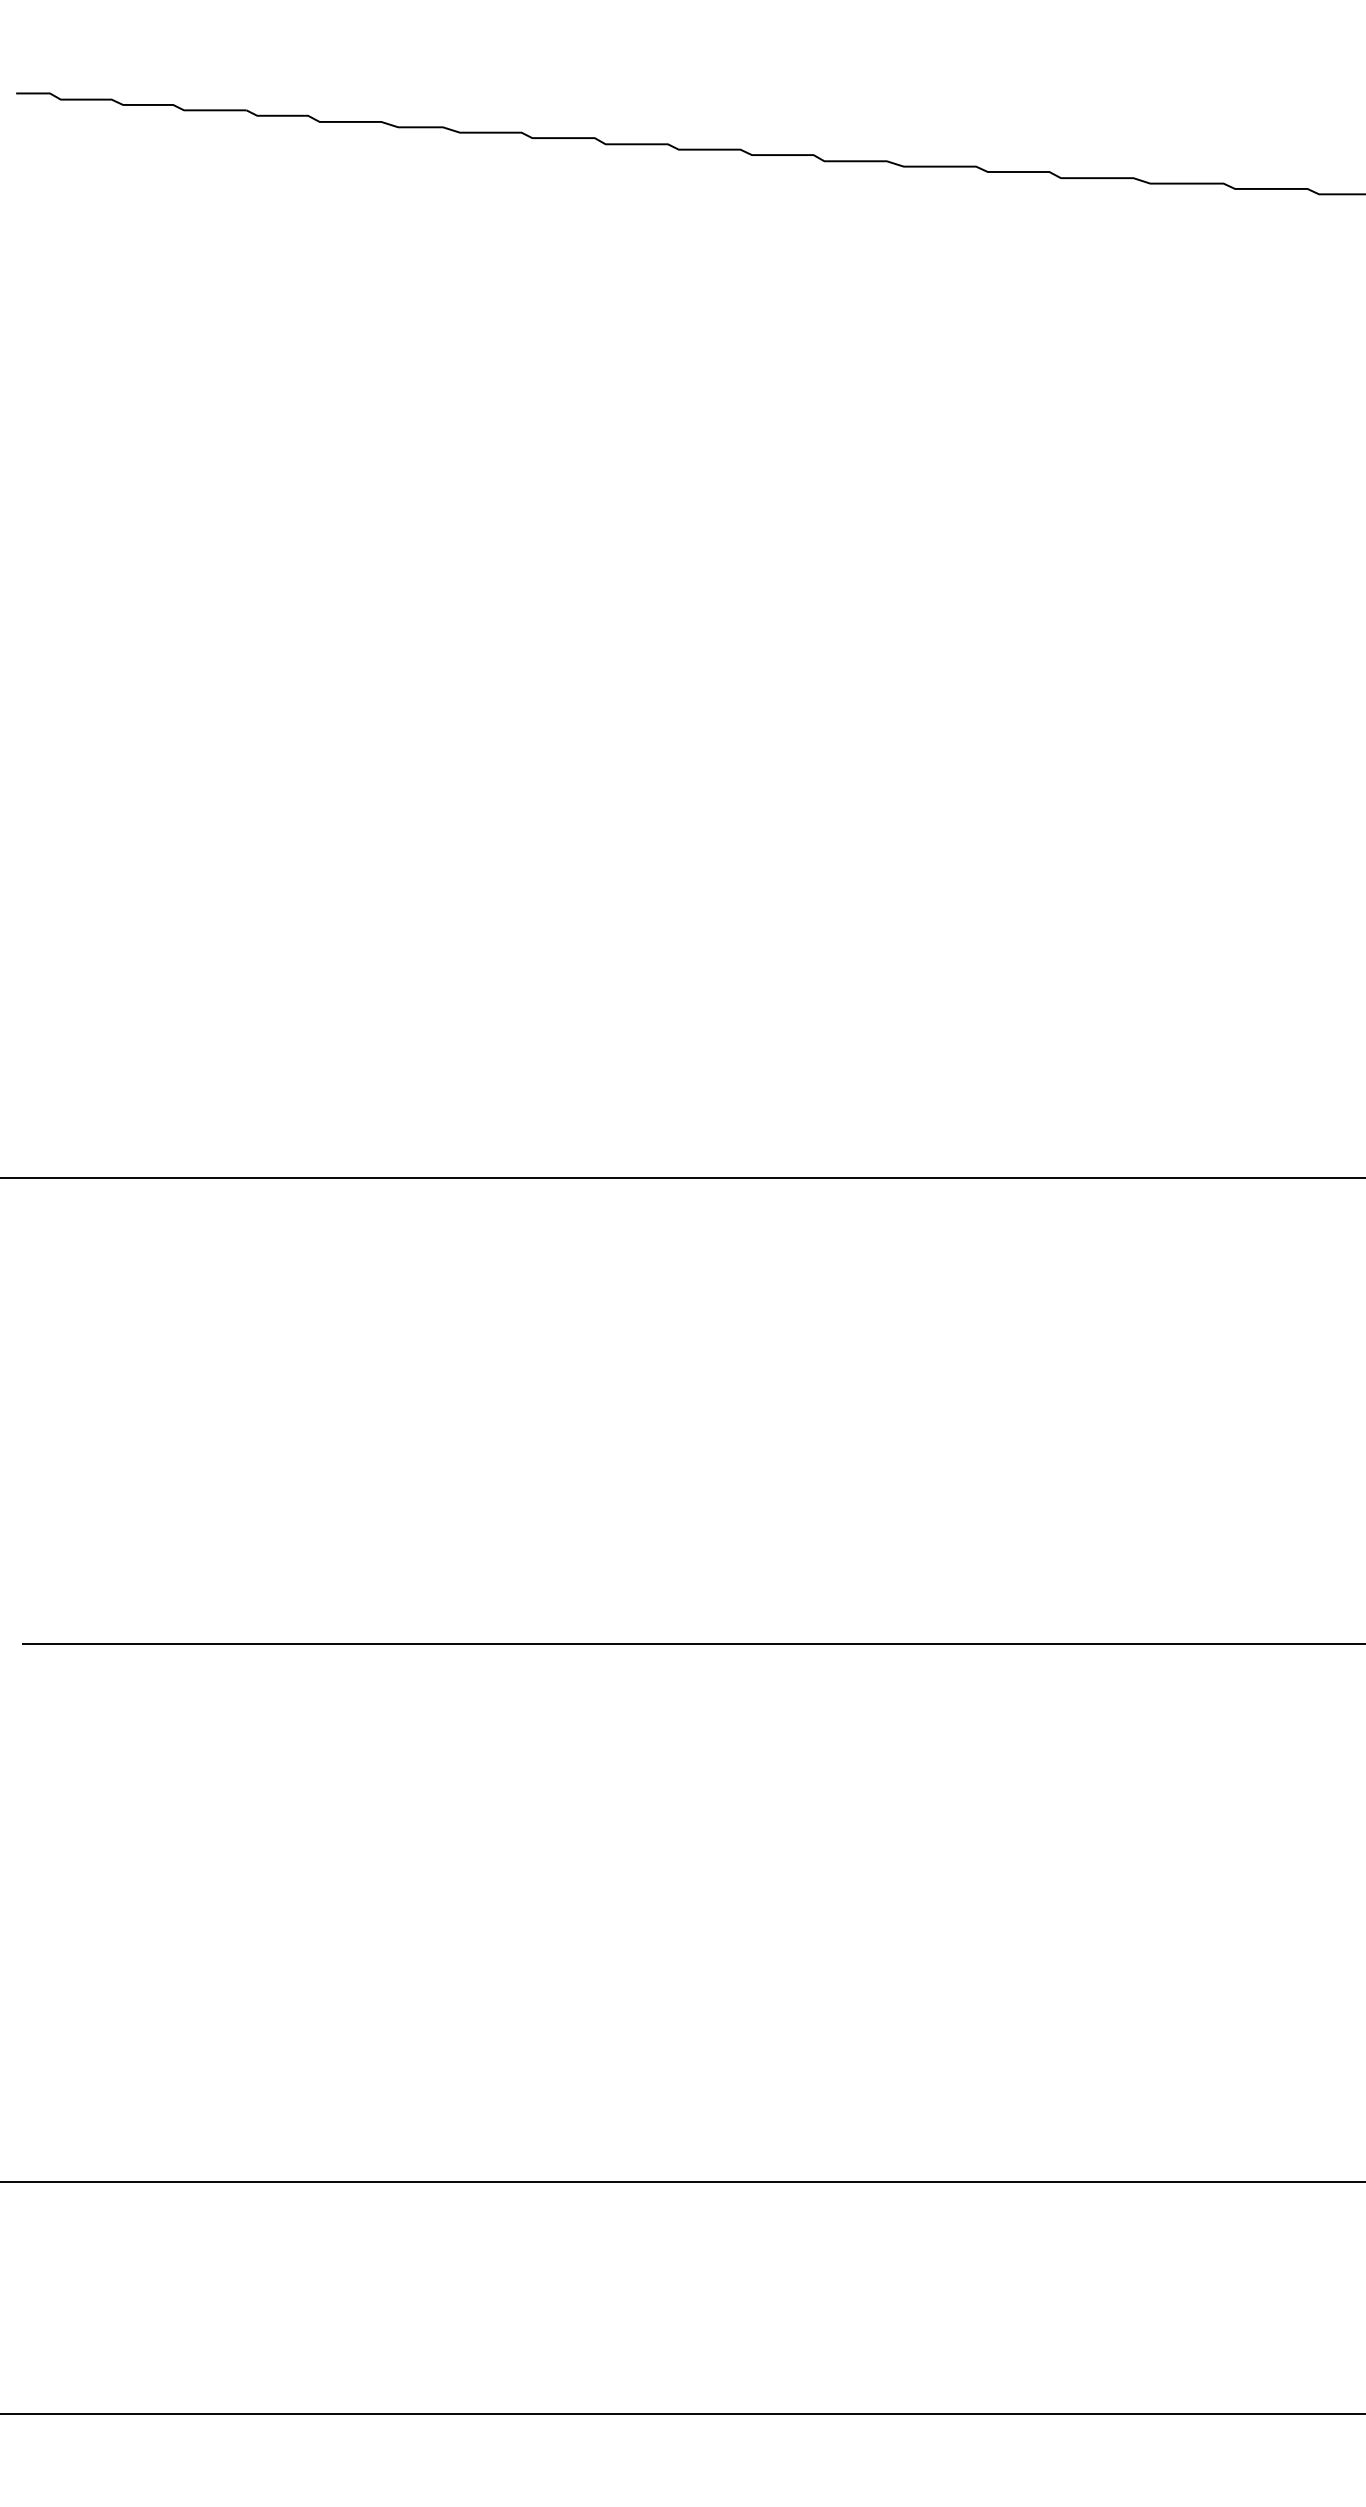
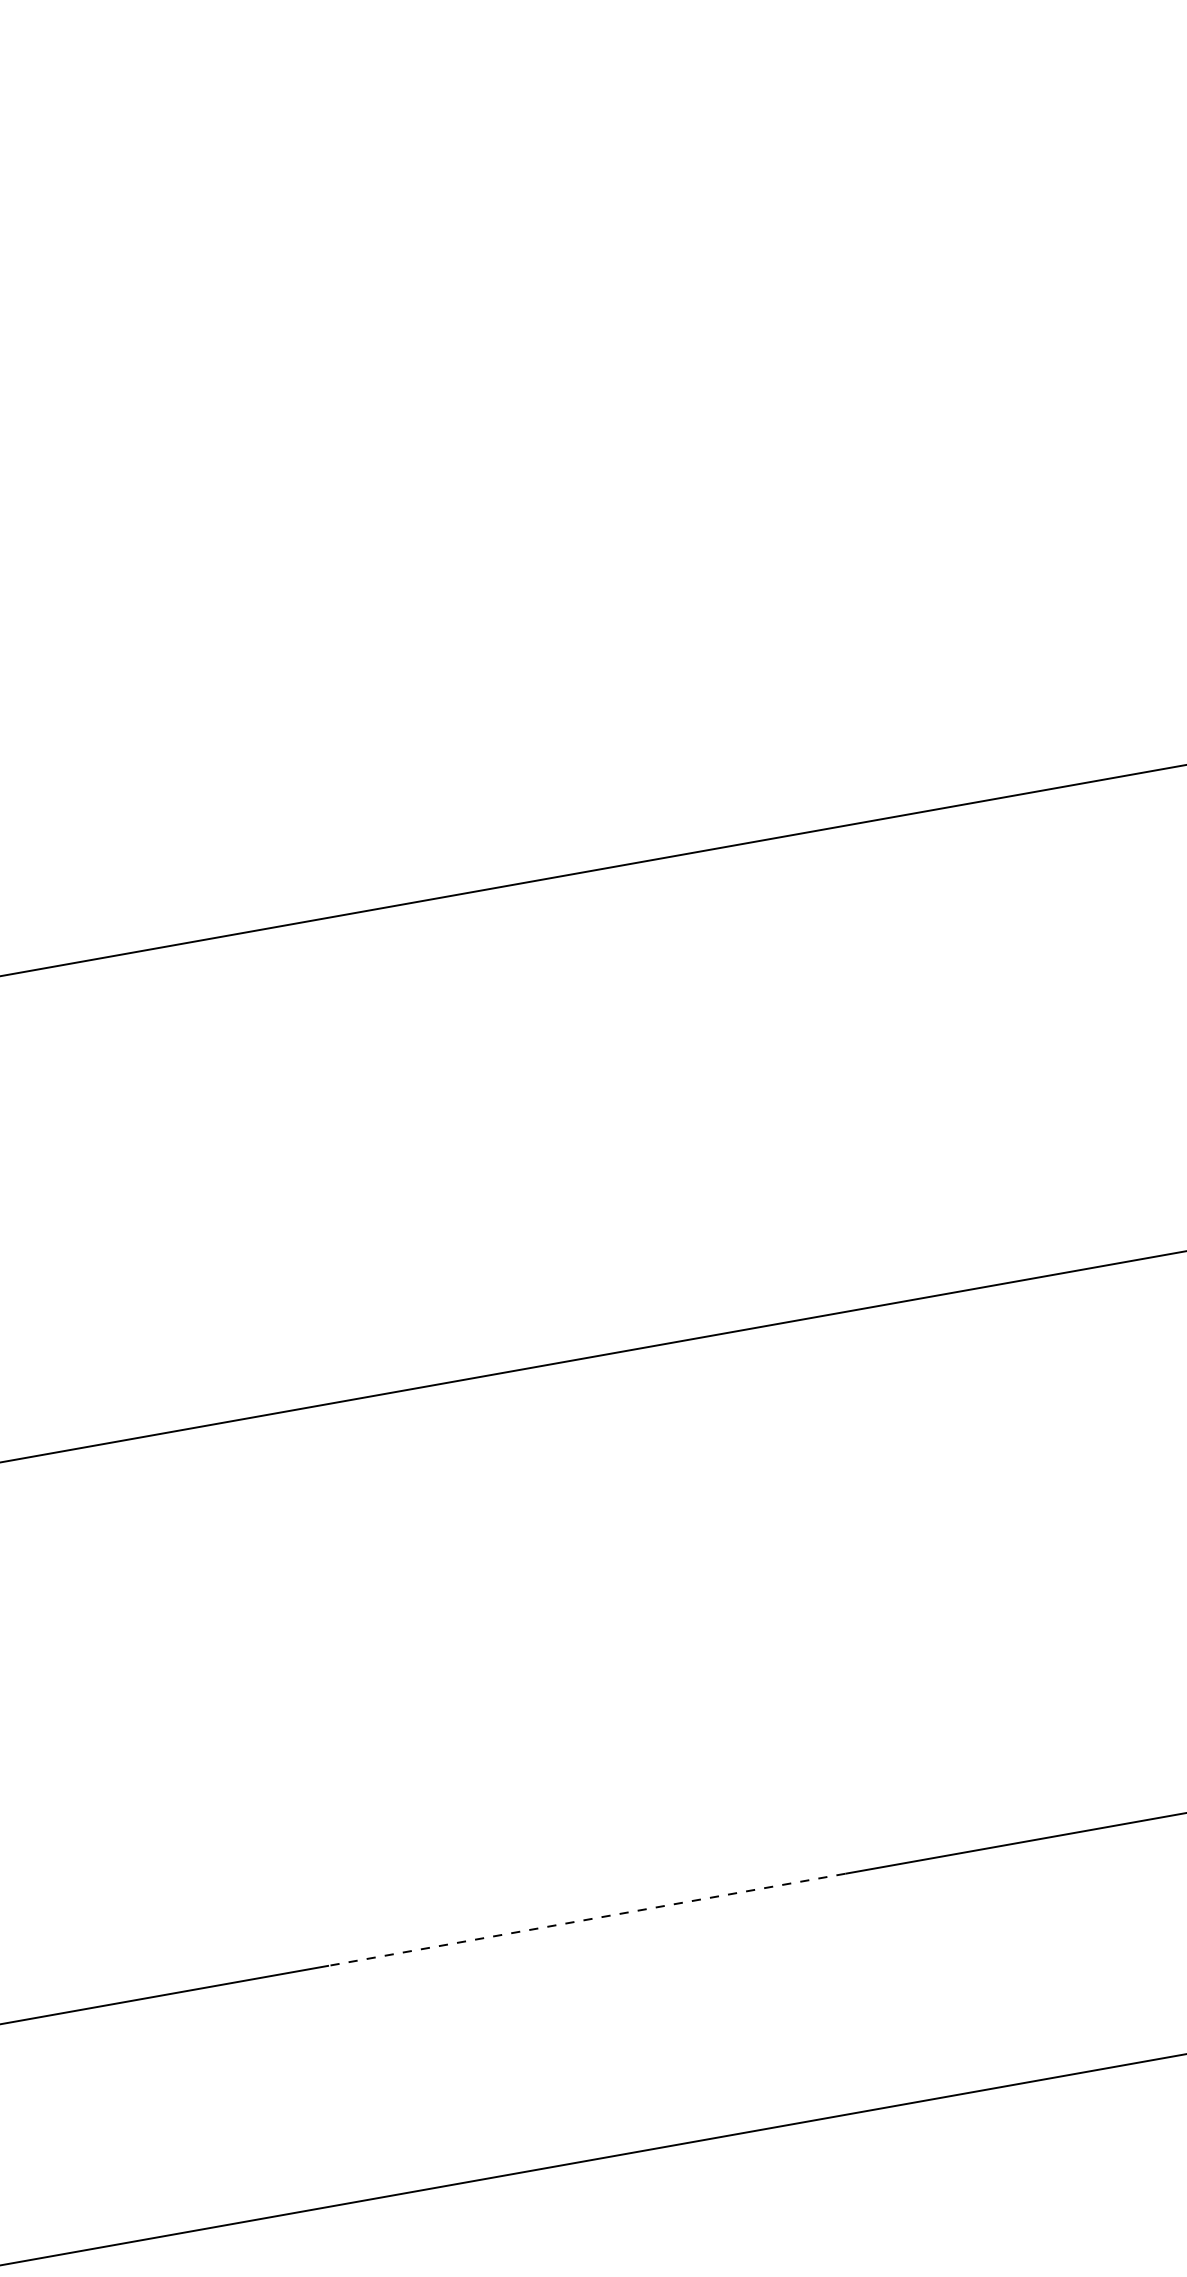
line: (697, 2182) -> (586, 1920), solid -> dashed

